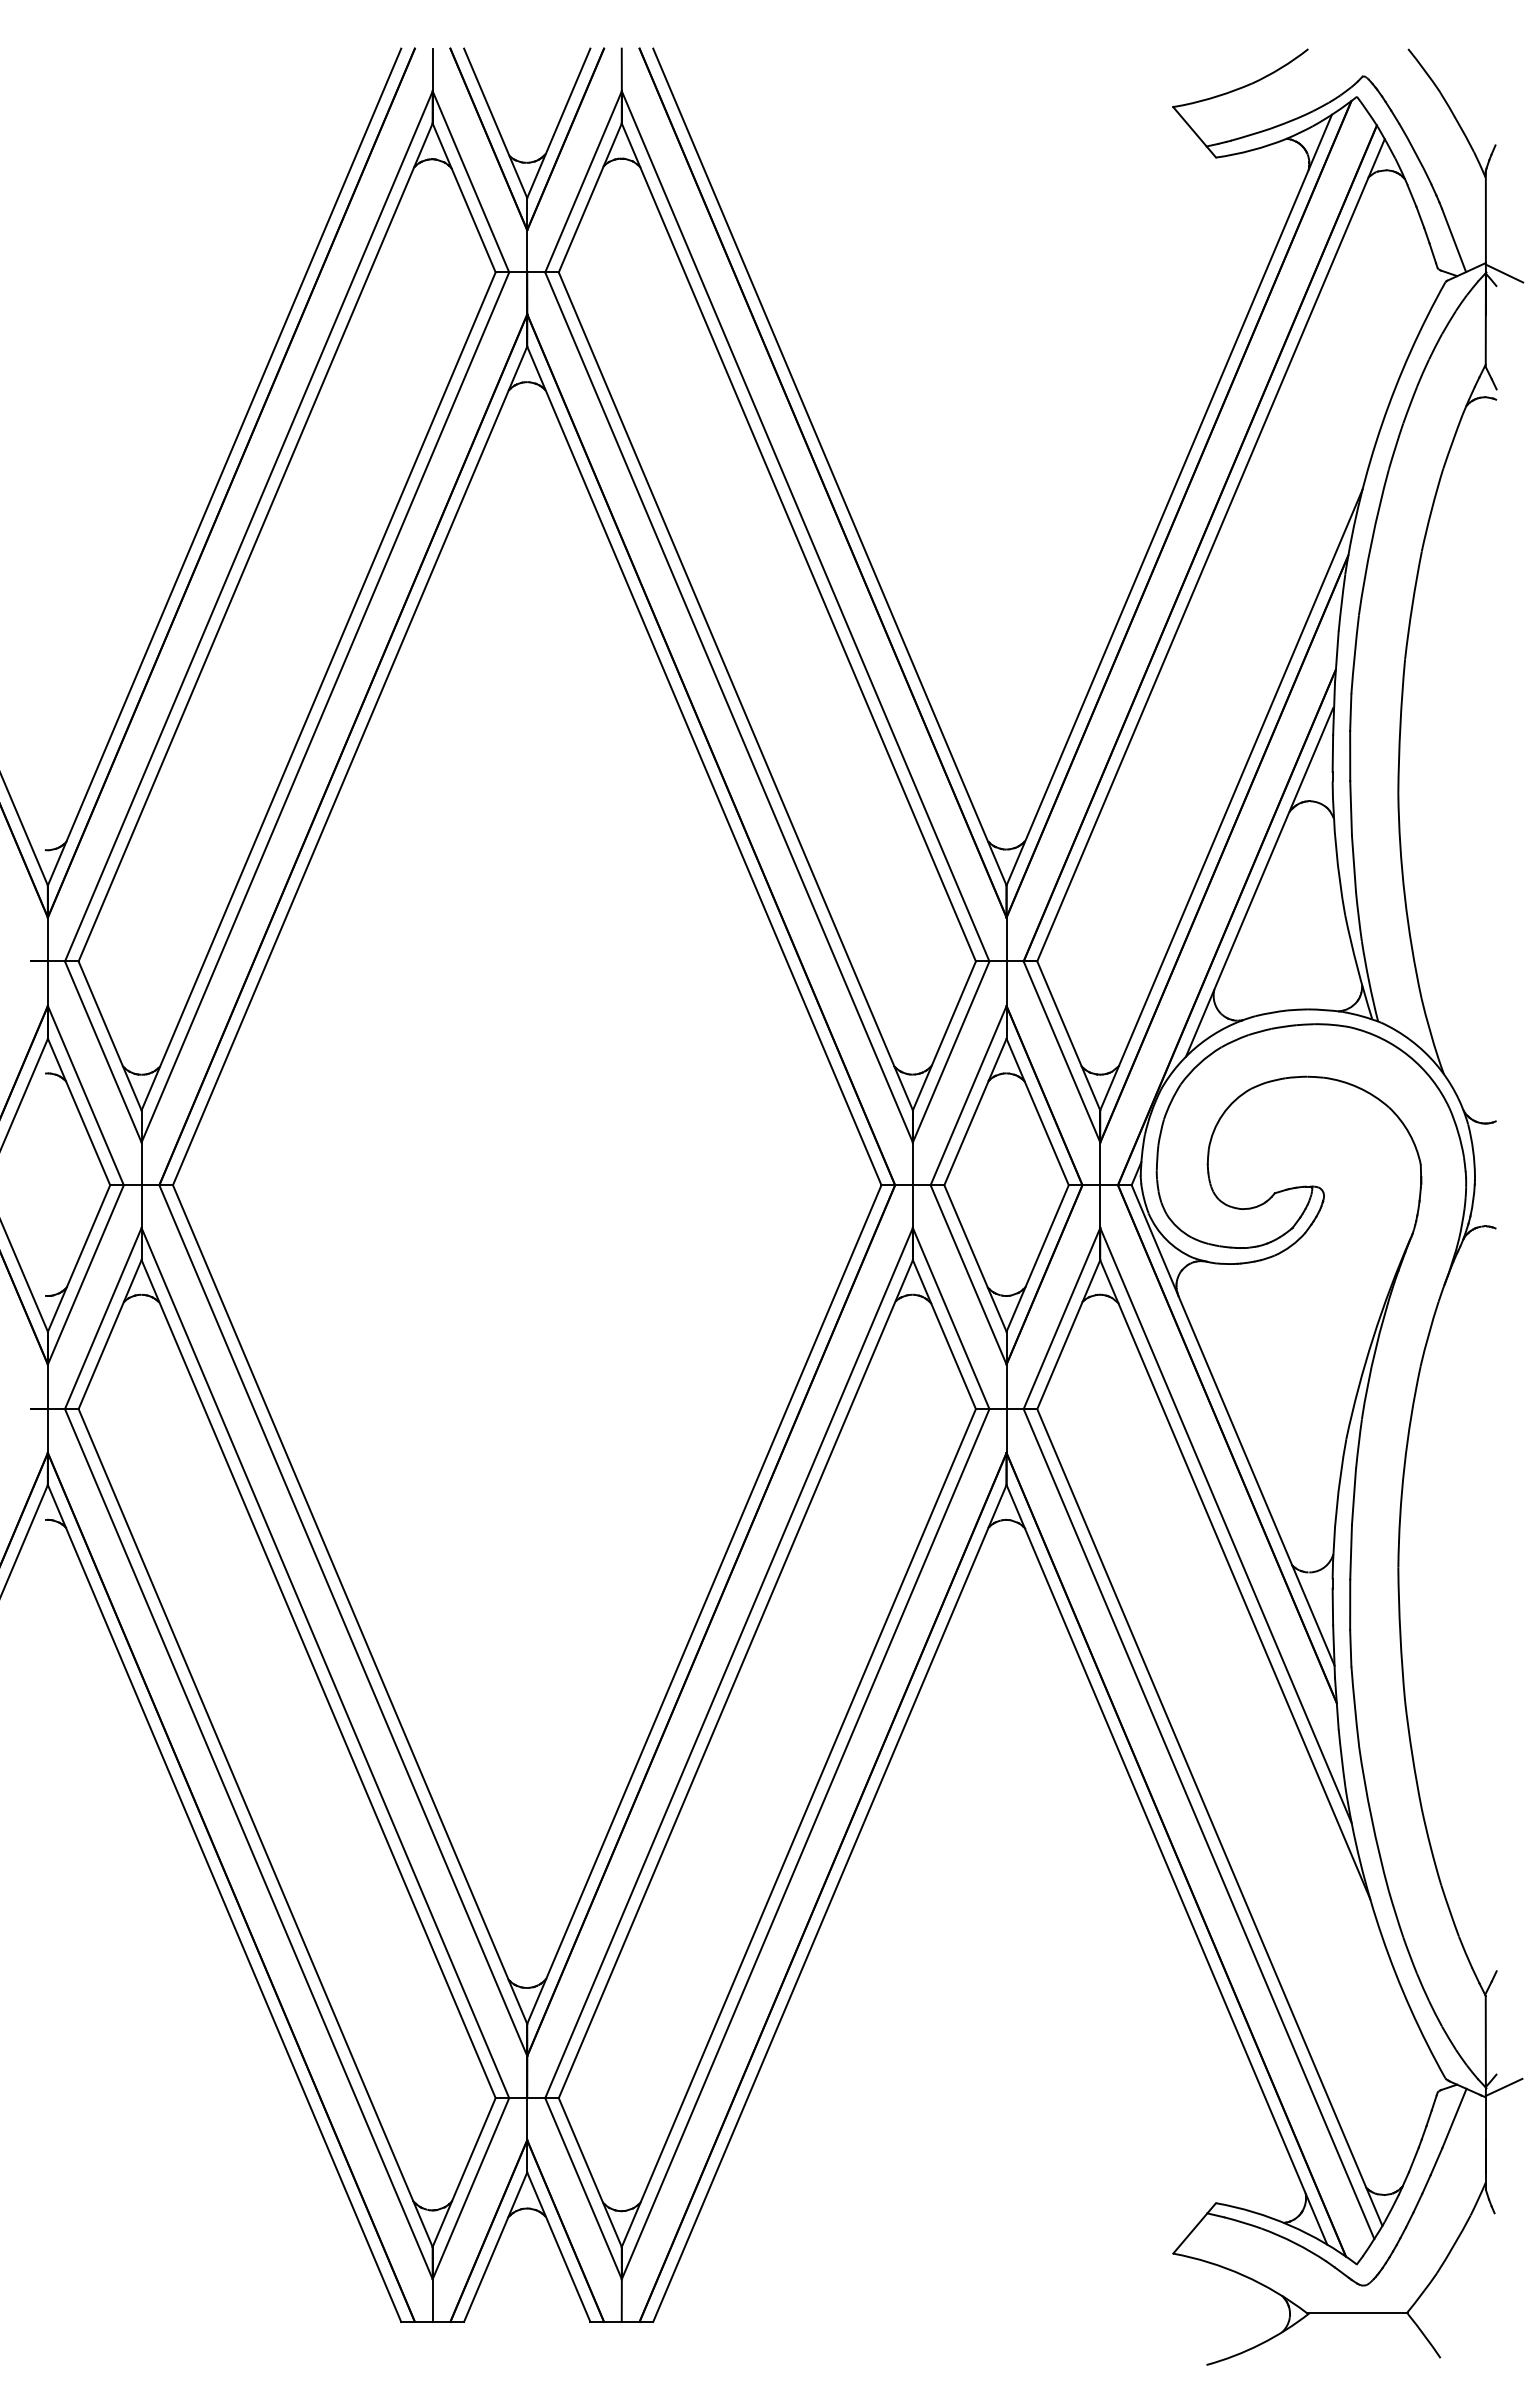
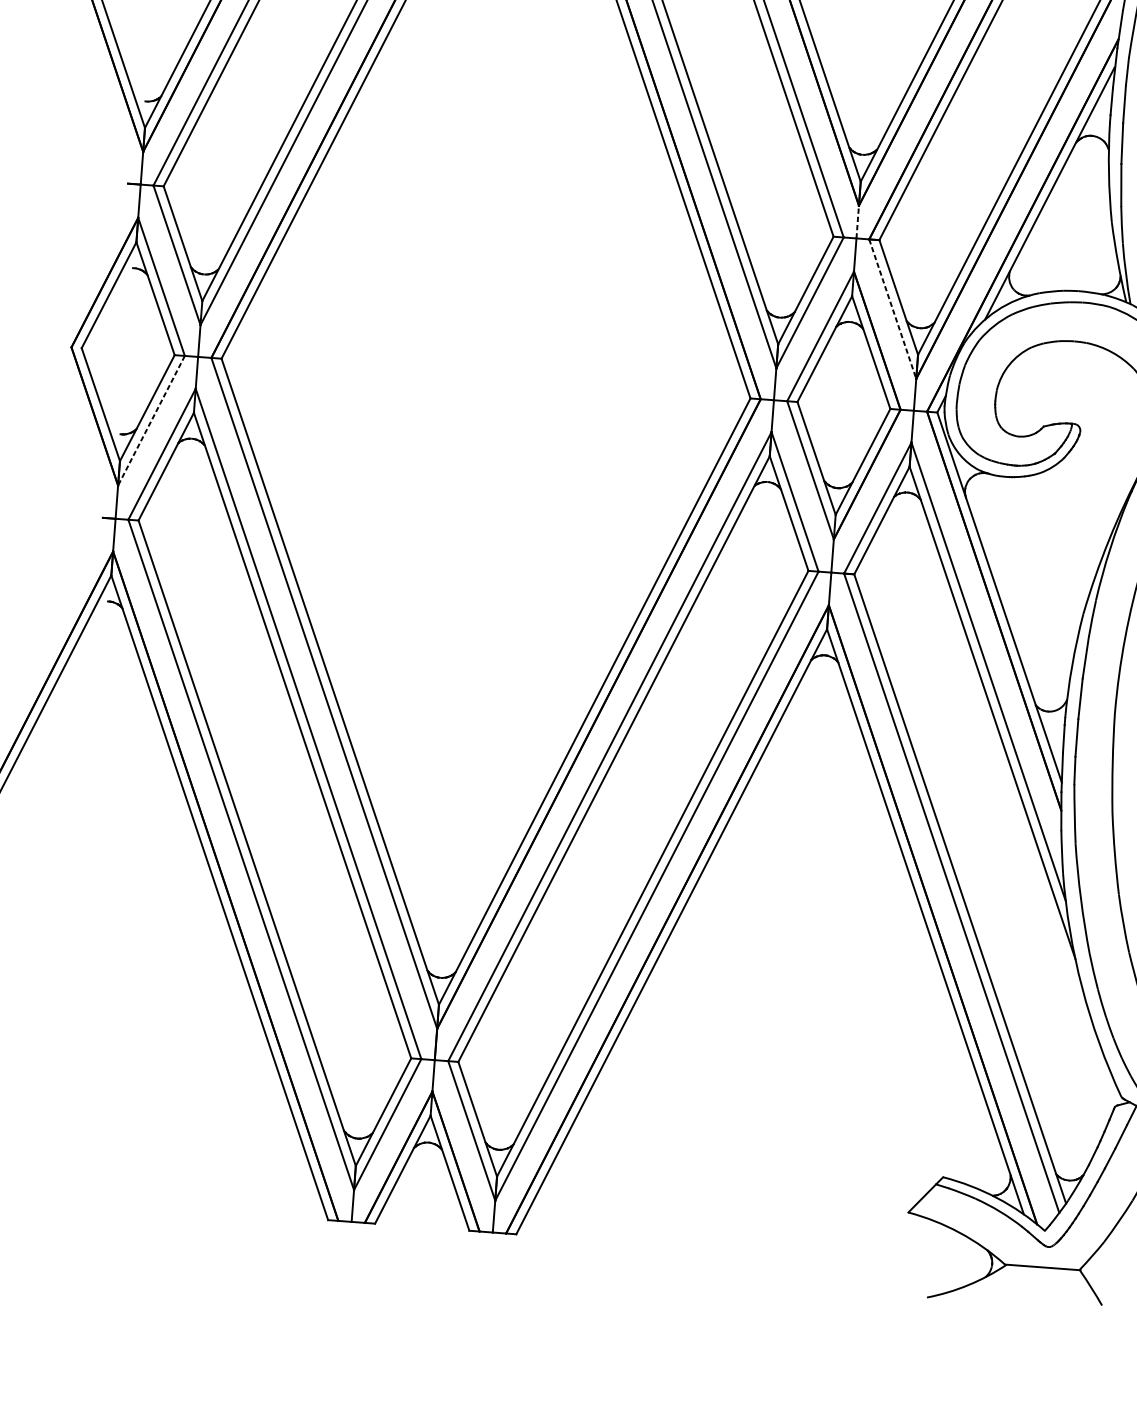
line: (1006, 939) -> (857, 222), solid -> dashed
line: (1062, 1052) -> (893, 309), solid -> dashed
line: (85, 1275) -> (151, 421), solid -> dashed

